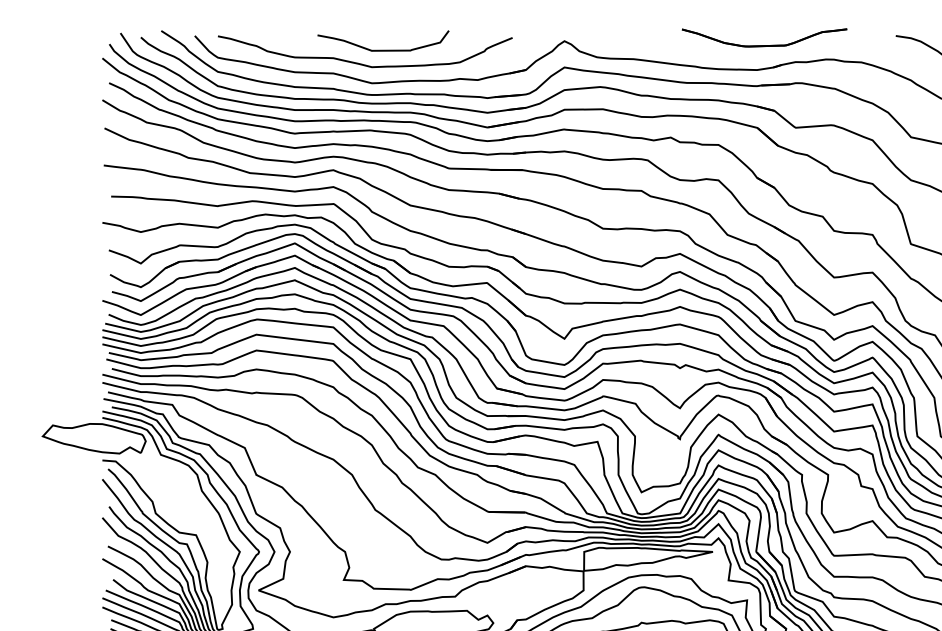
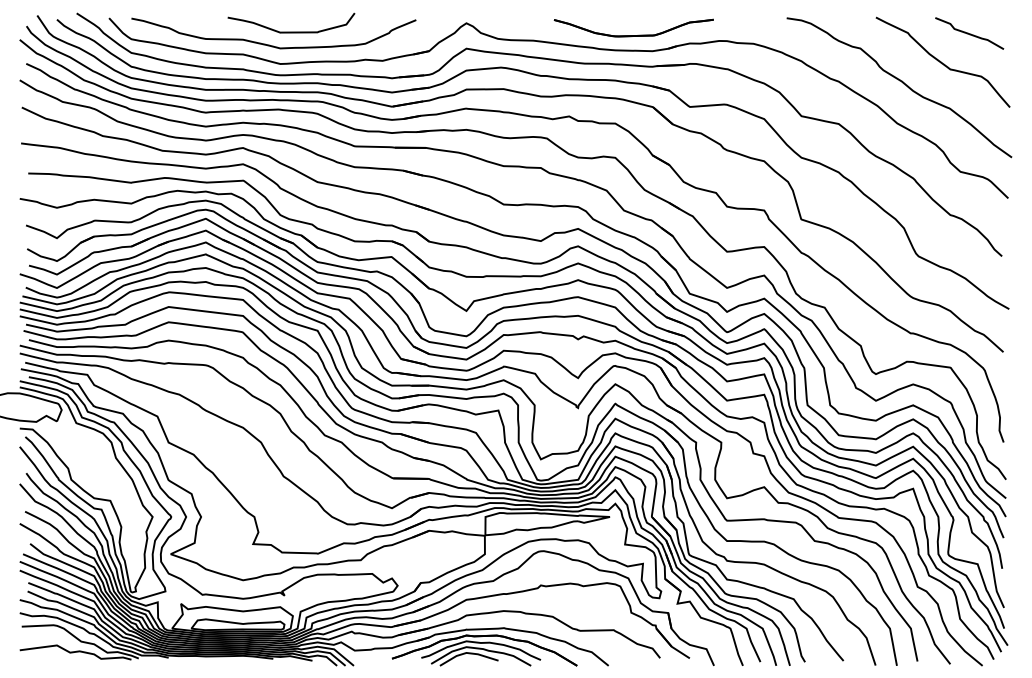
part: (764, 45) -> (633, 35), moved

